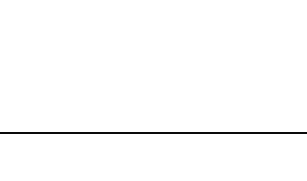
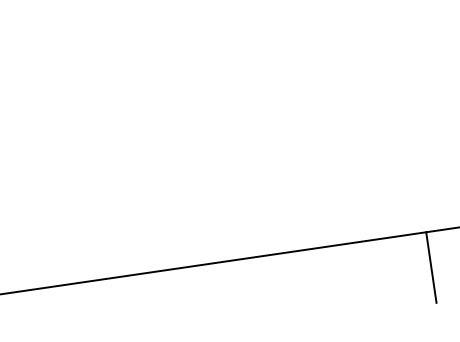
line: (225, 151) -> (430, 267), added

